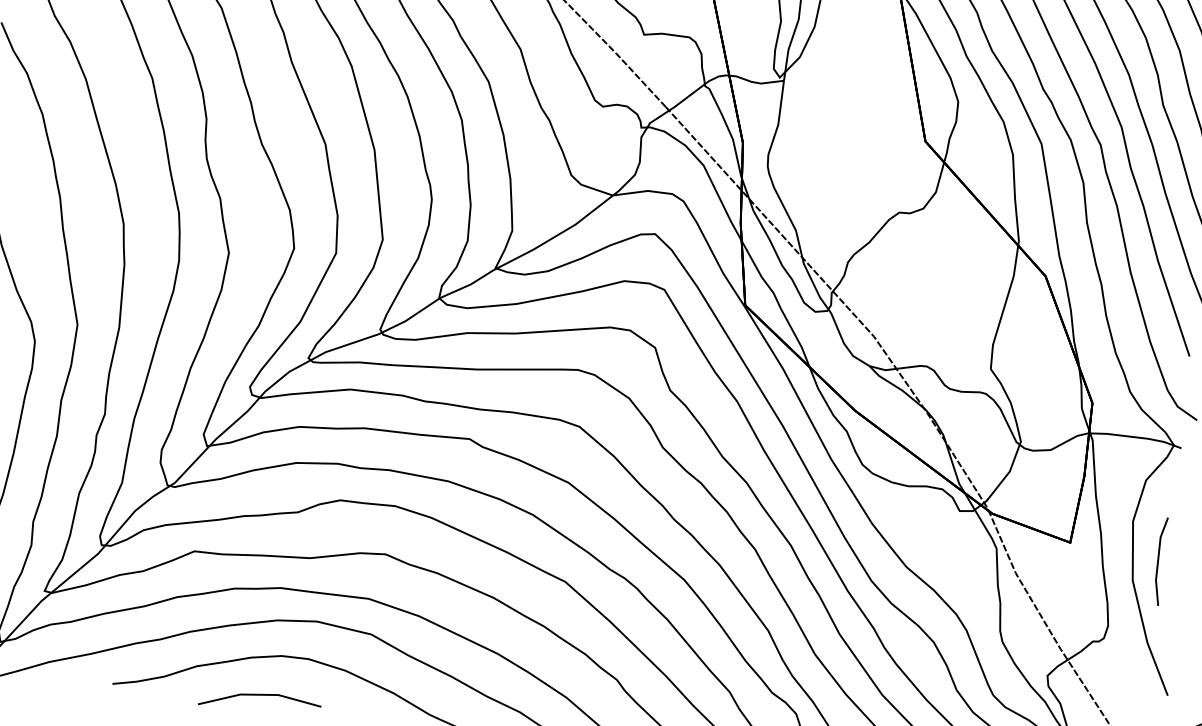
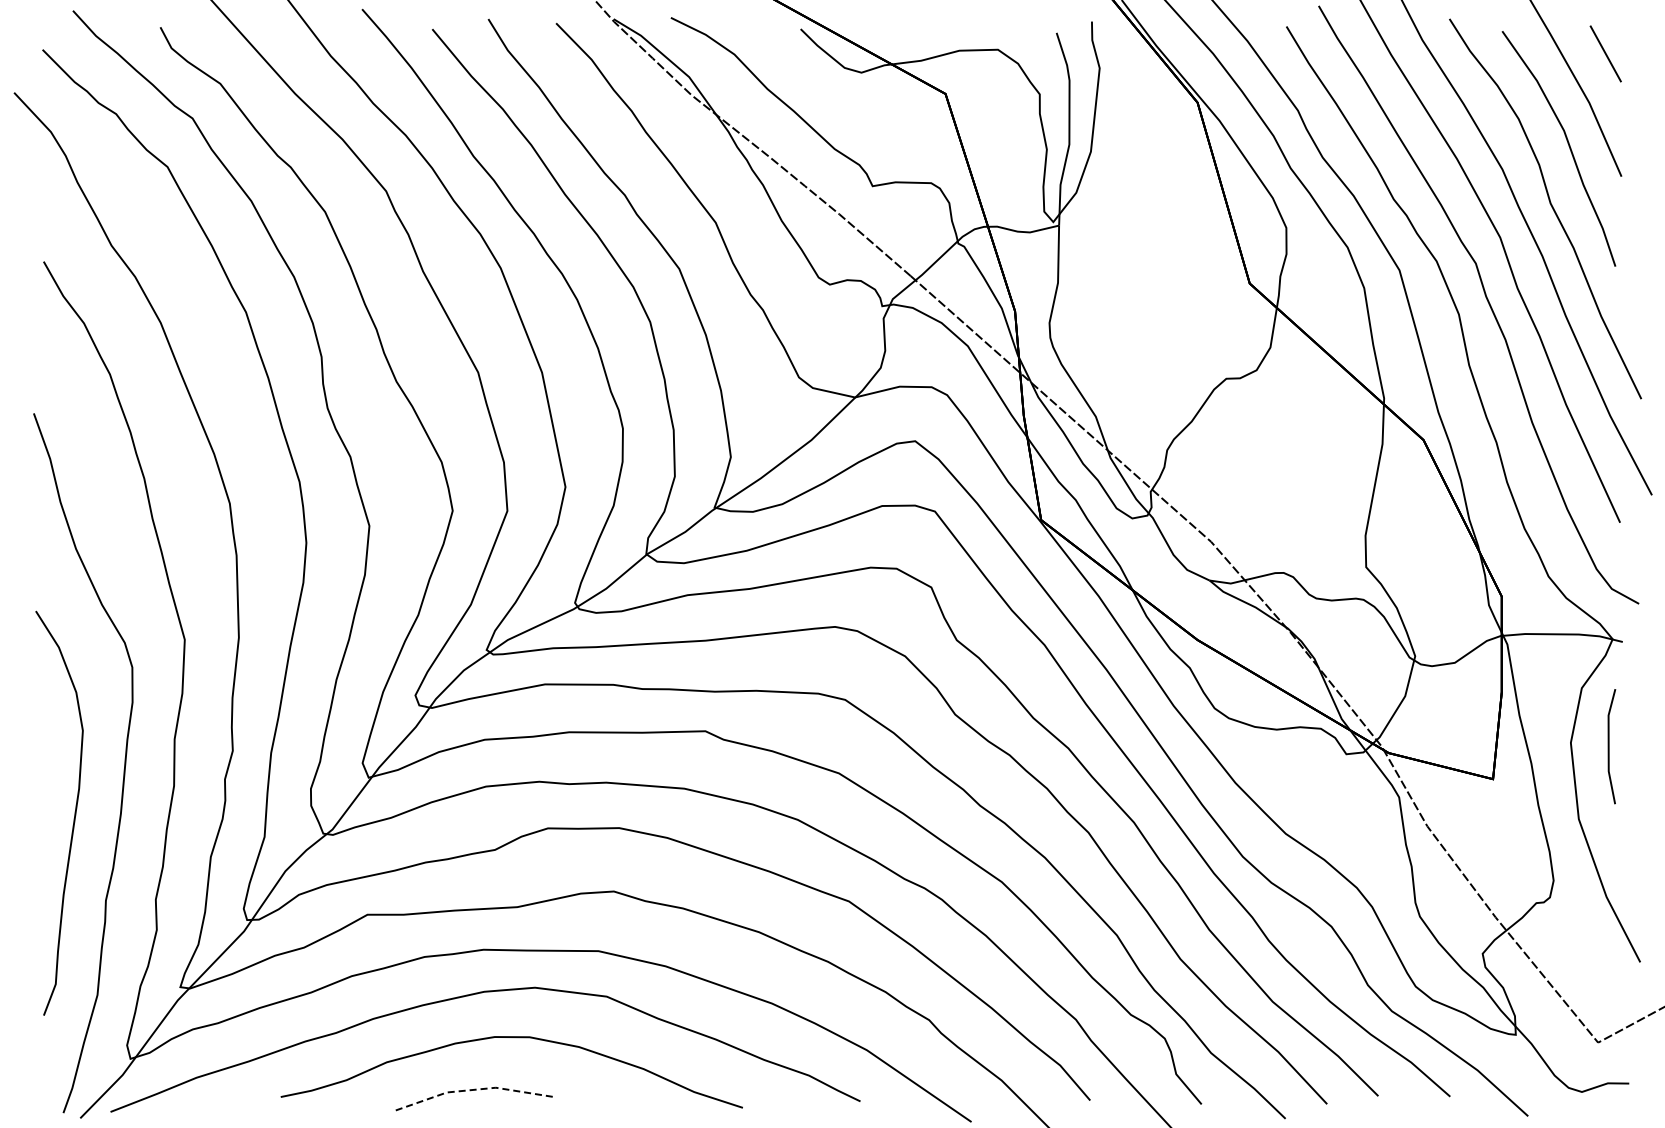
line: (1158, 561) -> (1609, 746), moved
line: (259, 695) -> (471, 1090), solid -> dashed

